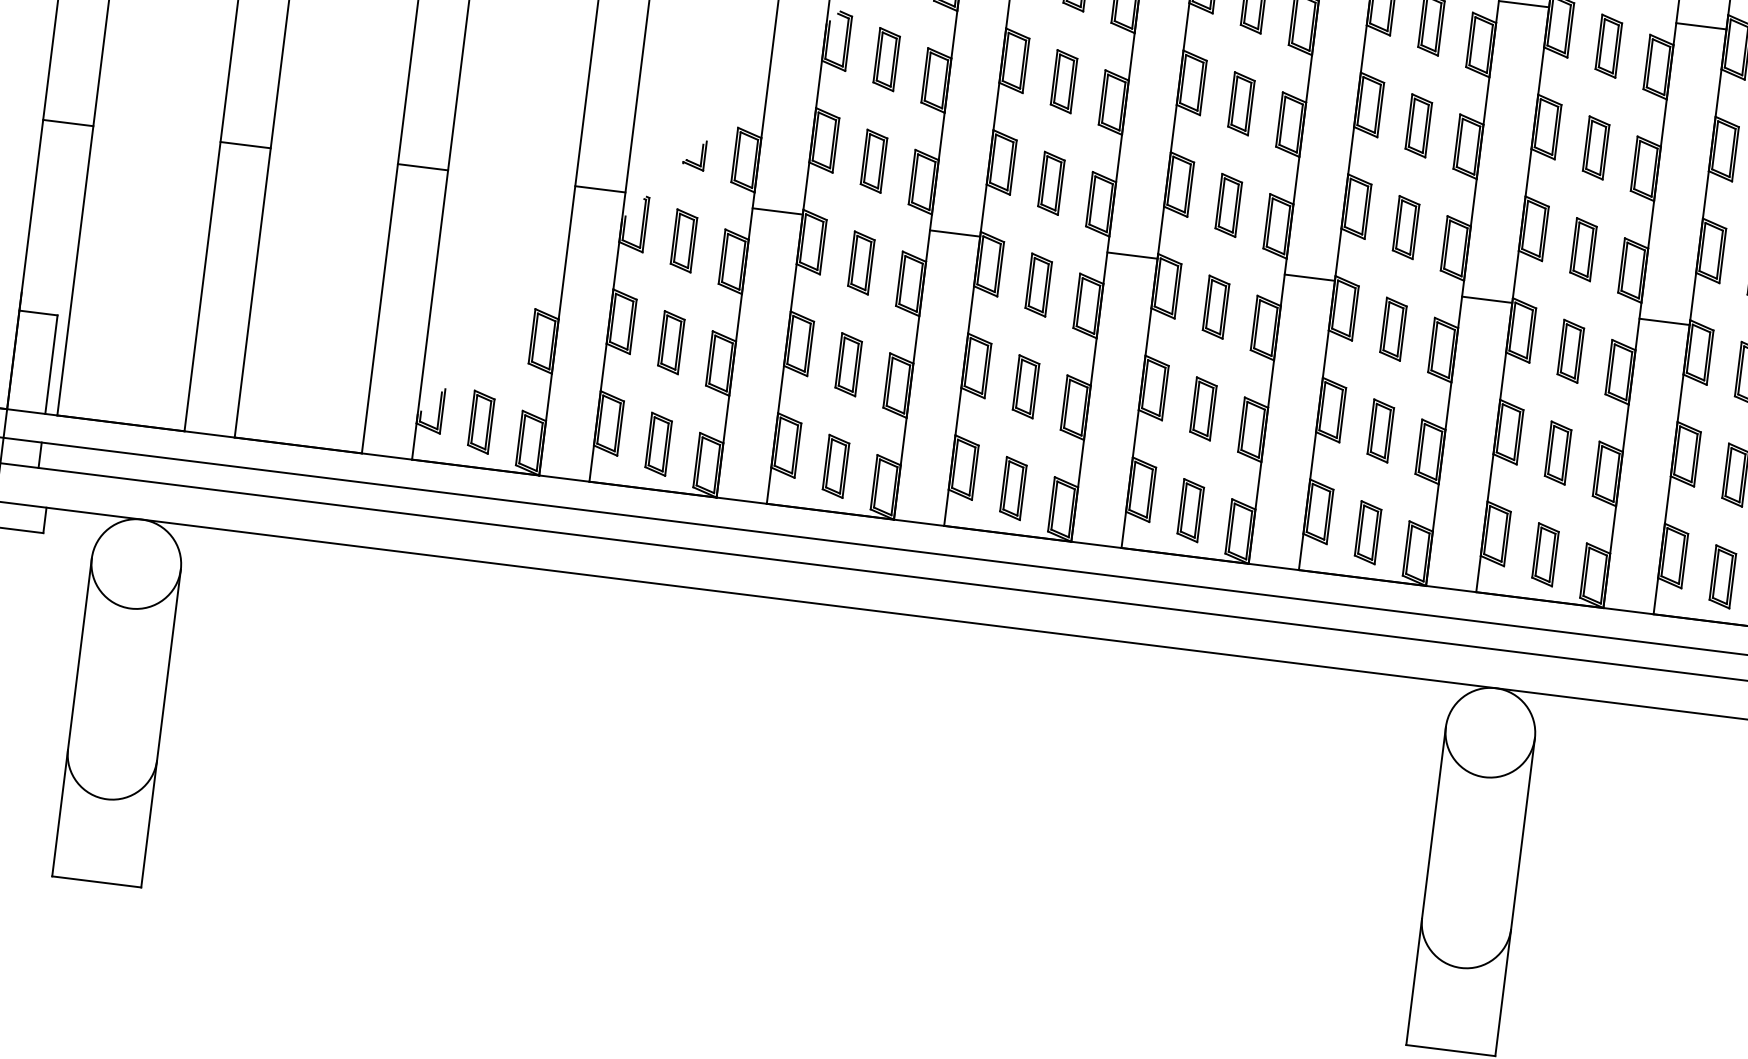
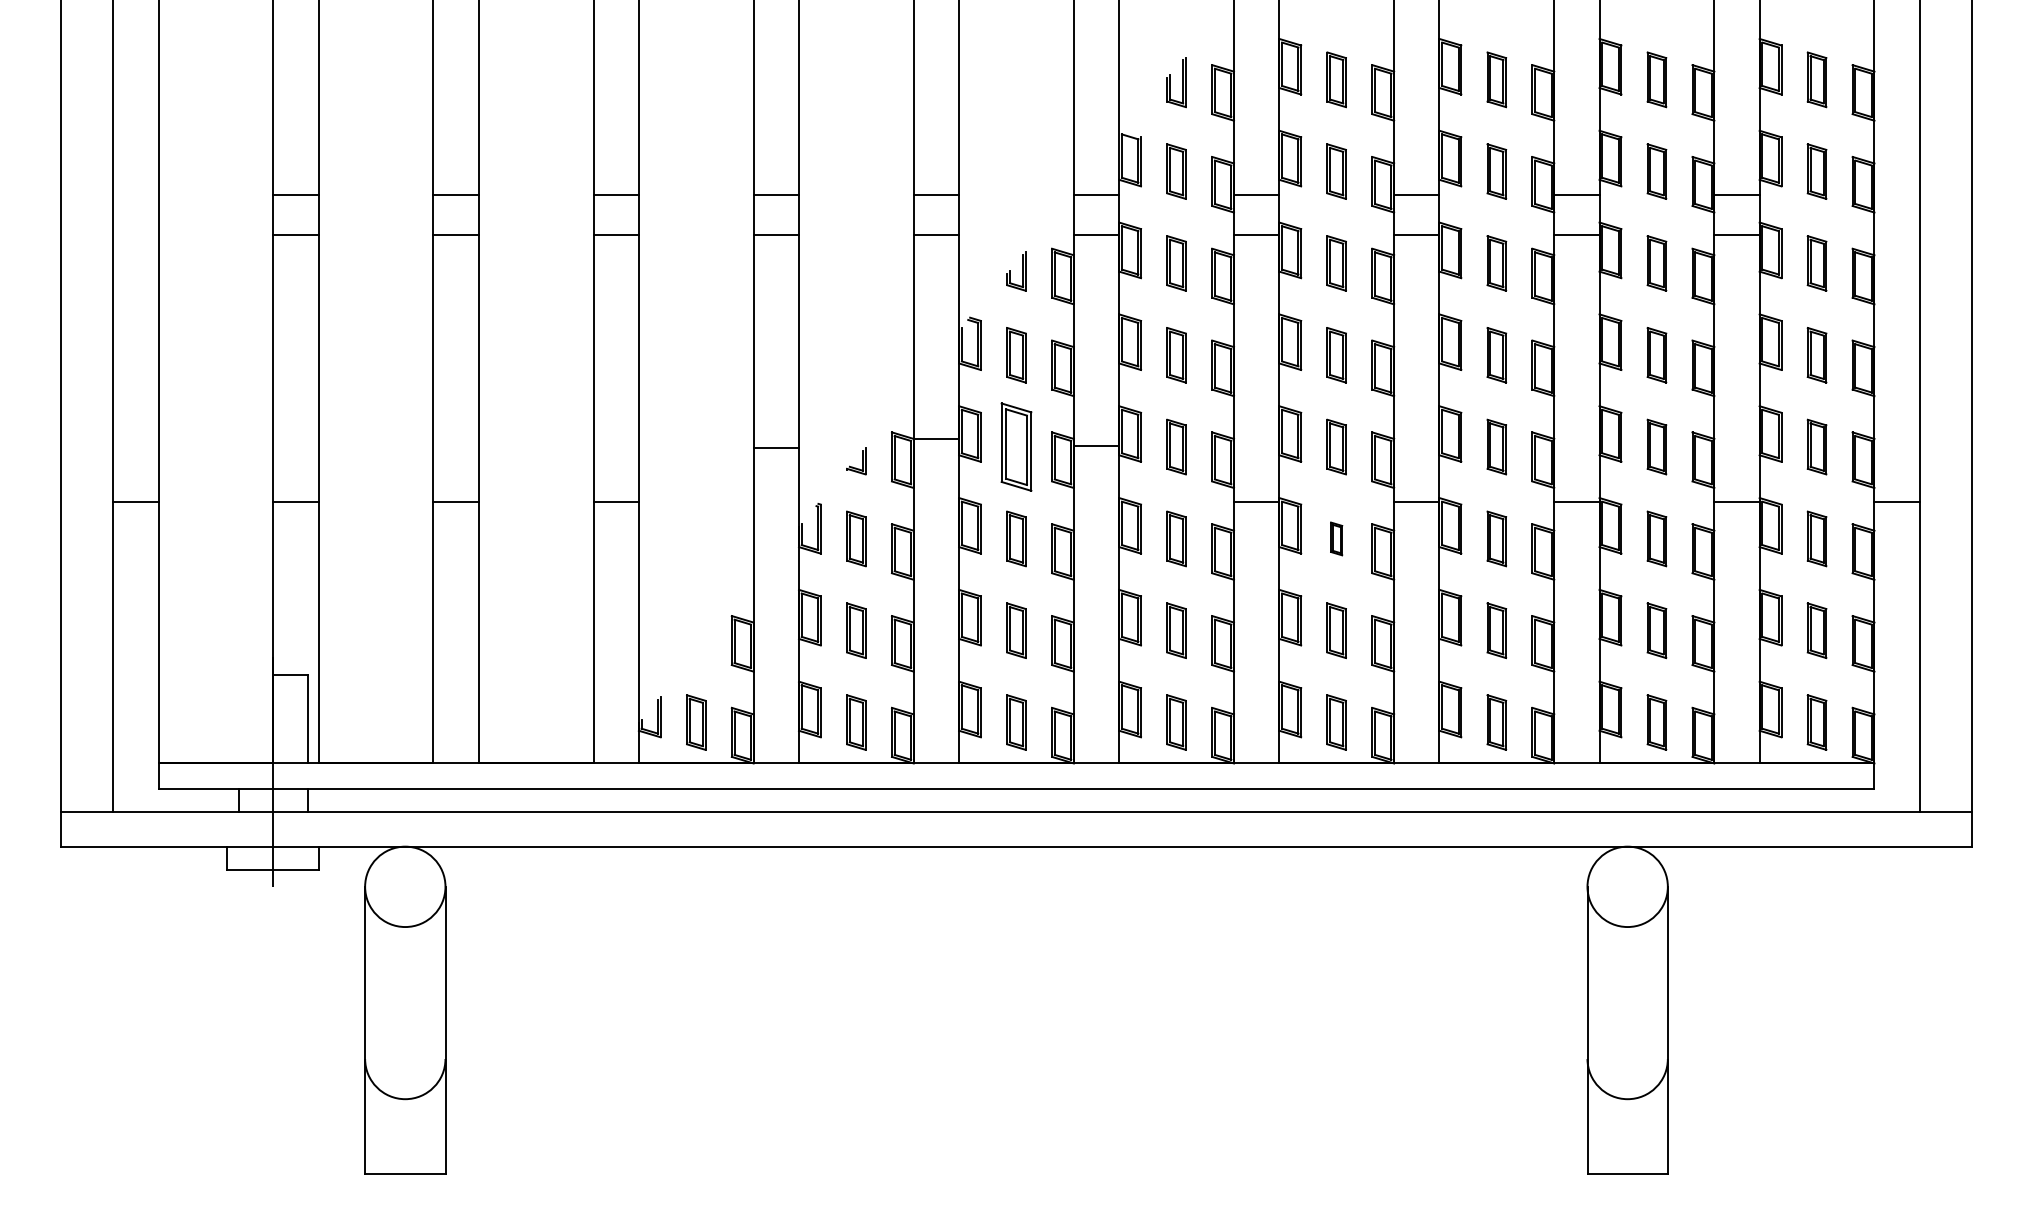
part: (874, 160) -> (1016, 446), size x1.6
line: (599, 189) -> (775, 448), moved
line: (777, 211) -> (936, 439), moved
line: (955, 233) -> (1096, 446), moved
part: (1215, 306) -> (1336, 538), size x0.6

